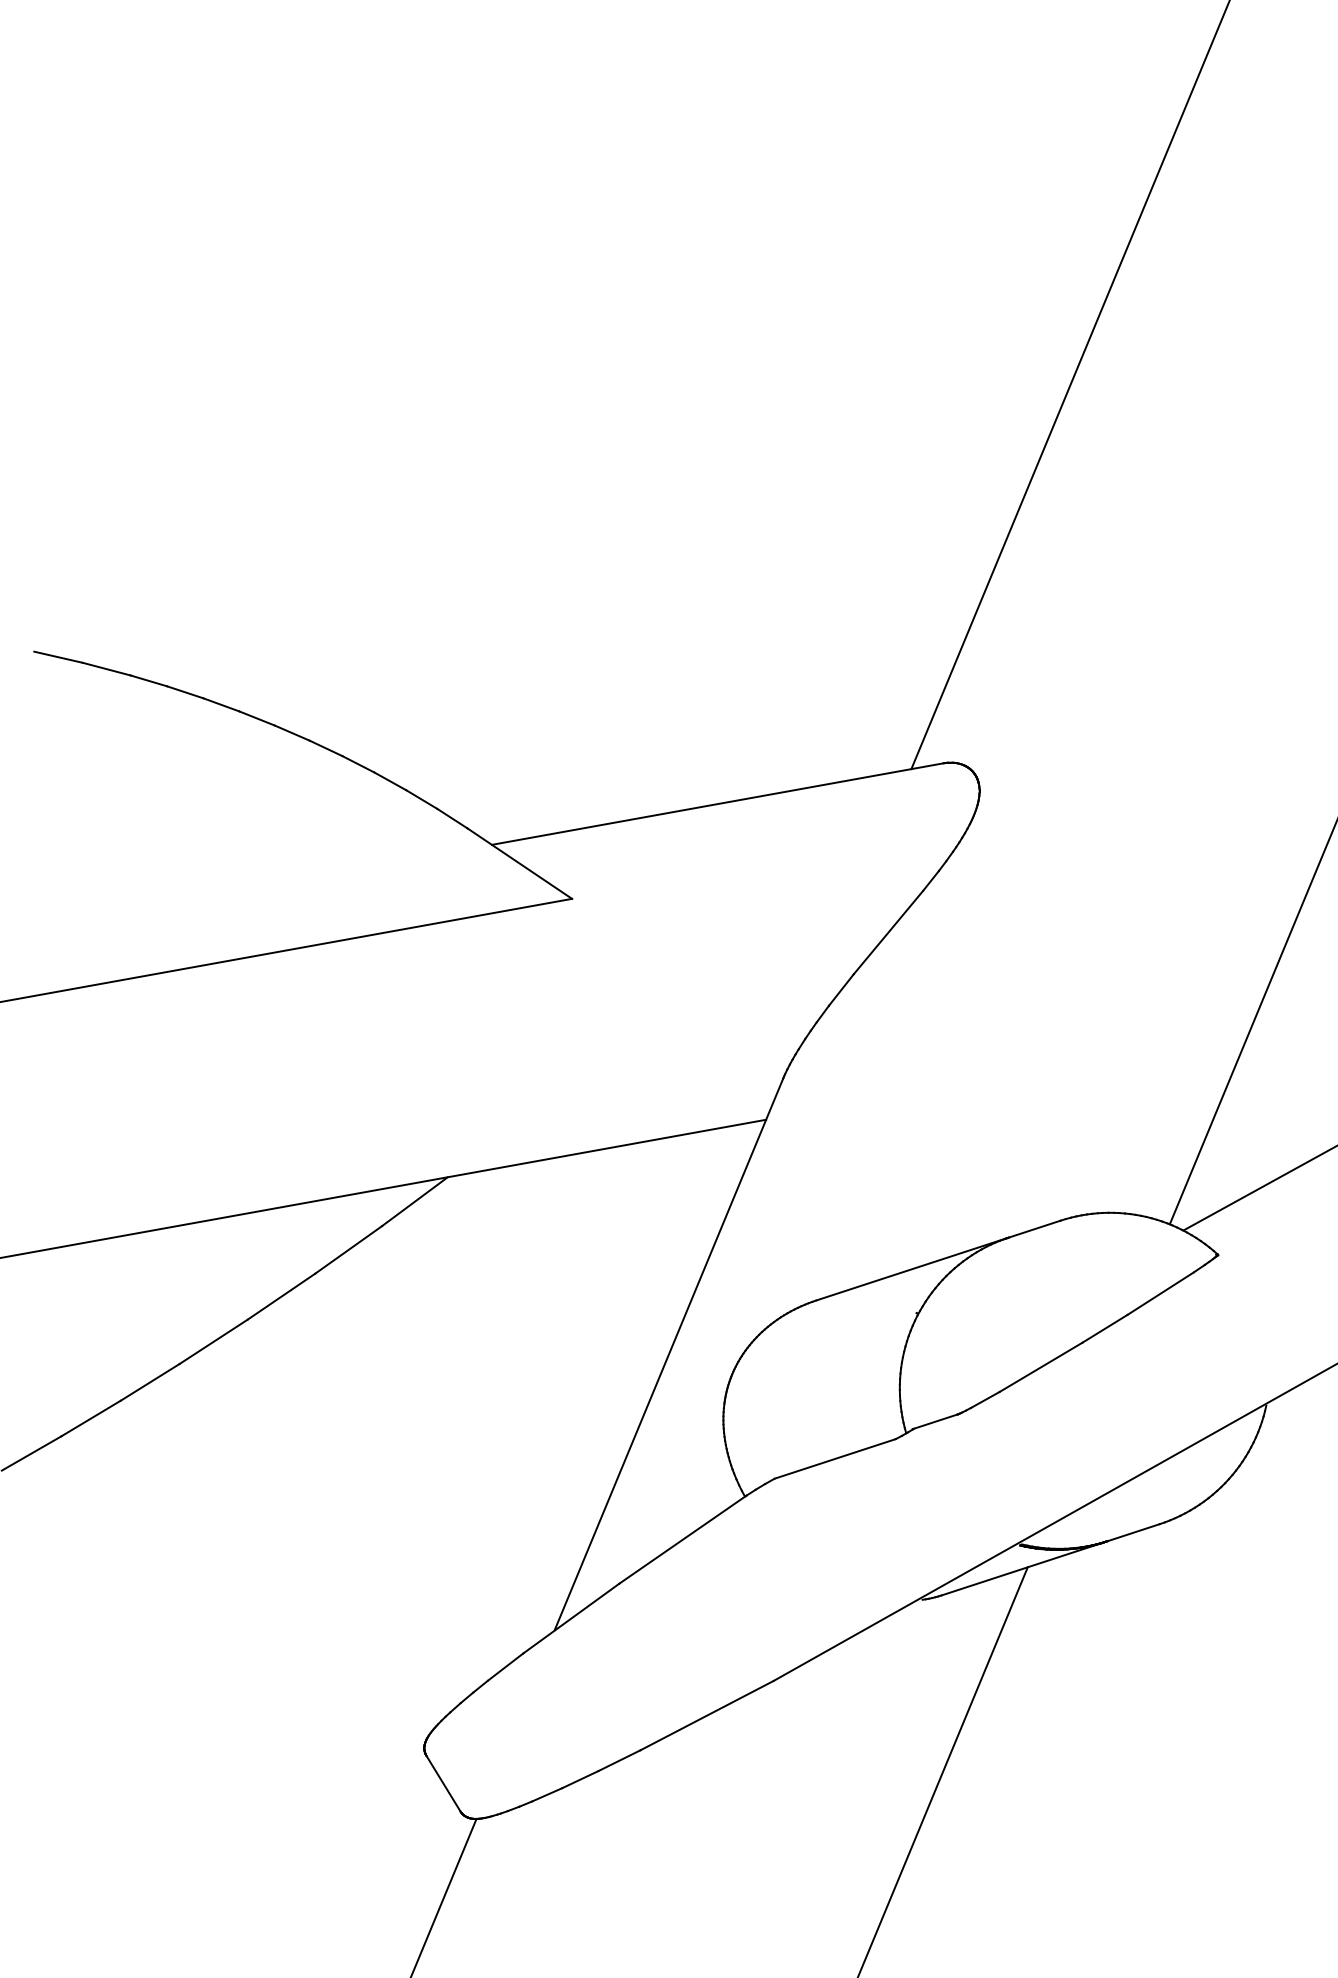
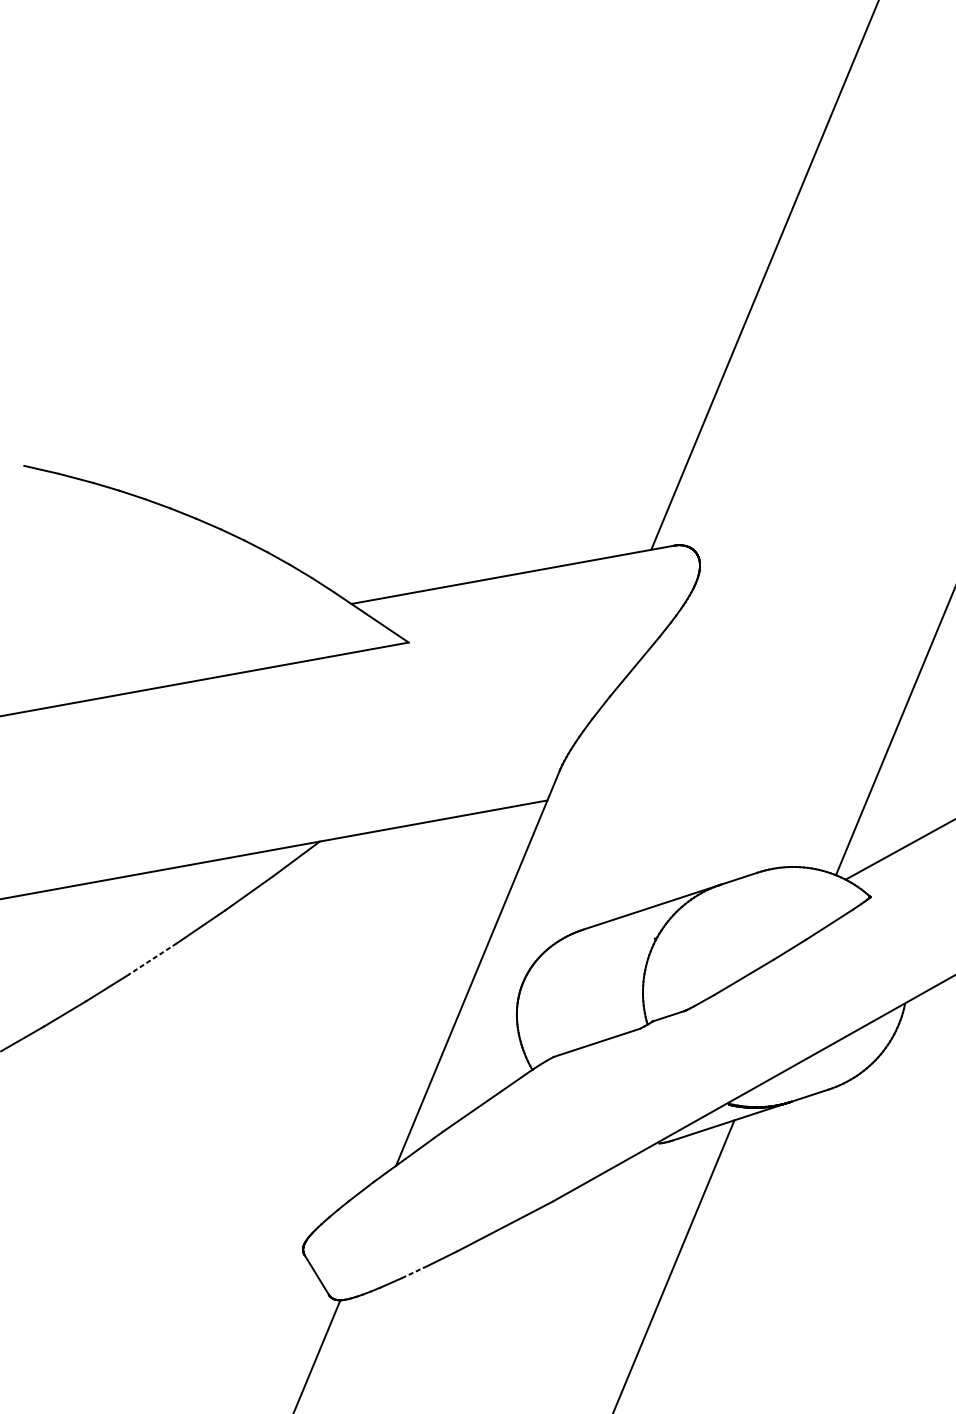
line: (213, 1341) -> (152, 958), solid -> dashed
line: (580, 1779) -> (414, 1272), solid -> dashed

